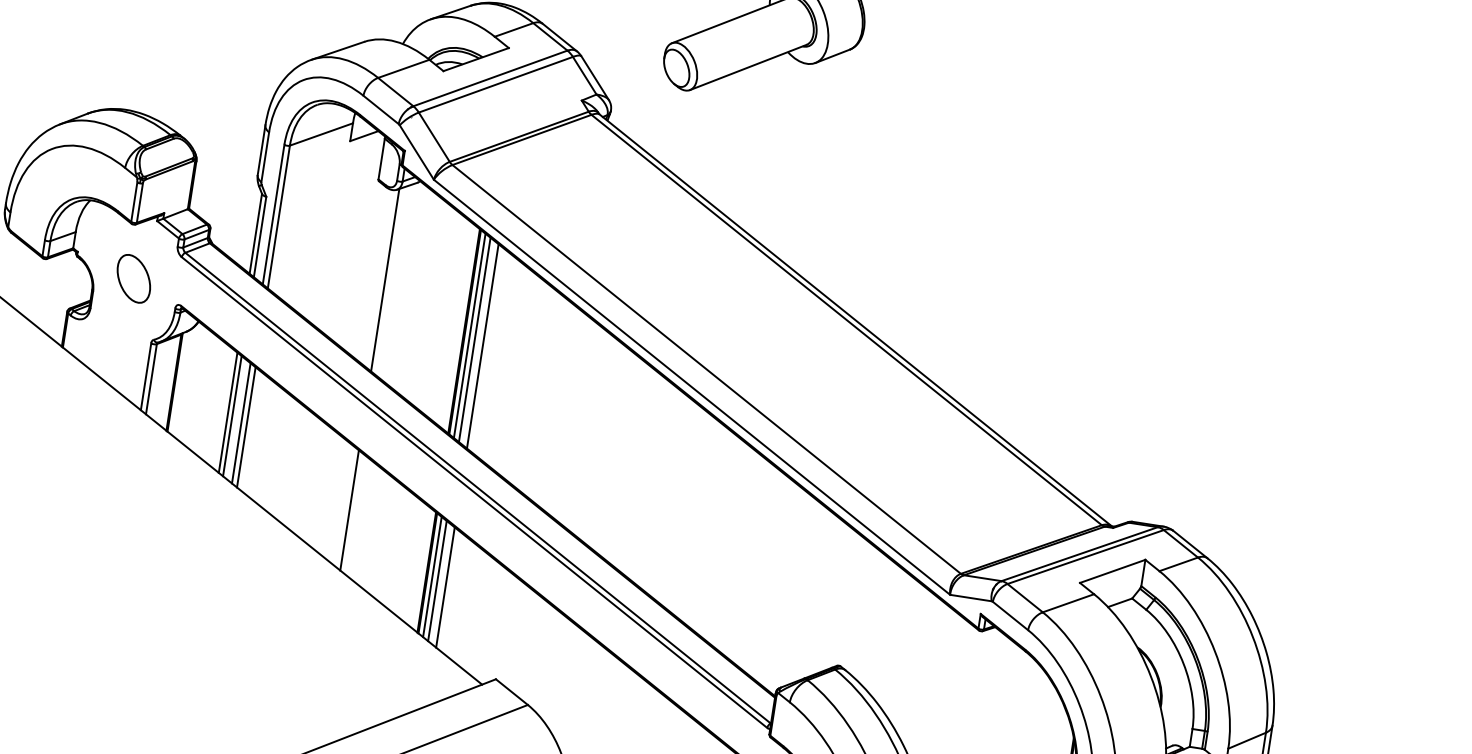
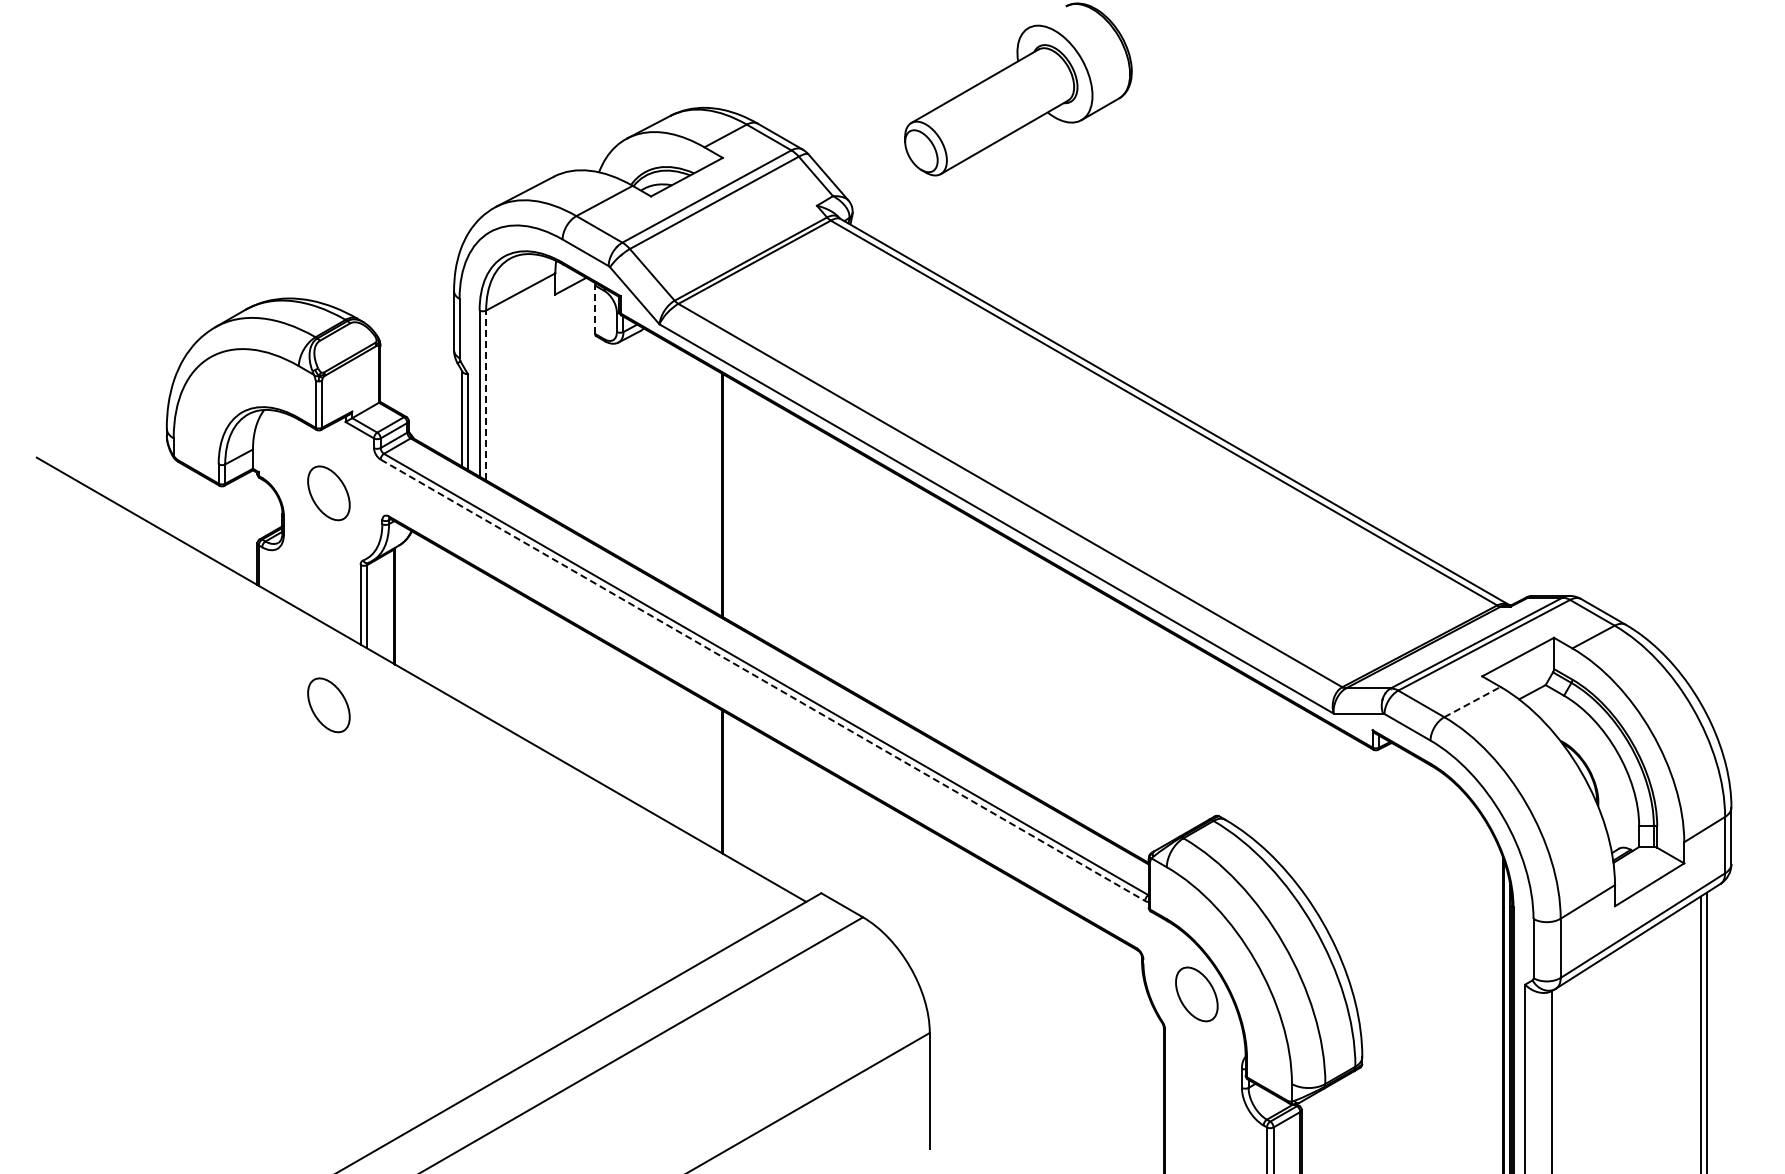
line: (382, 158) -> (595, 309), solid -> dashed
line: (279, 217) -> (486, 395), solid -> dashed
line: (385, 280) -> (621, 449), removed
line: (470, 335) -> (729, 498), removed
line: (474, 339) -> (735, 502), removed
line: (483, 345) -> (746, 508), removed
line: (228, 412) -> (462, 631), removed
line: (232, 415) -> (467, 634), removed
line: (241, 423) -> (479, 641), removed
line: (246, 427) -> (486, 645), removed
part: (105, 457) -> (328, 705), added
line: (475, 492) -> (763, 680), solid -> dashed
line: (349, 510) -> (621, 723), removed
line: (432, 576) -> (729, 785), removed
line: (437, 580) -> (735, 789), removed
line: (445, 587) -> (746, 795), removed
line: (1068, 603) -> (1472, 702), solid -> dashed

